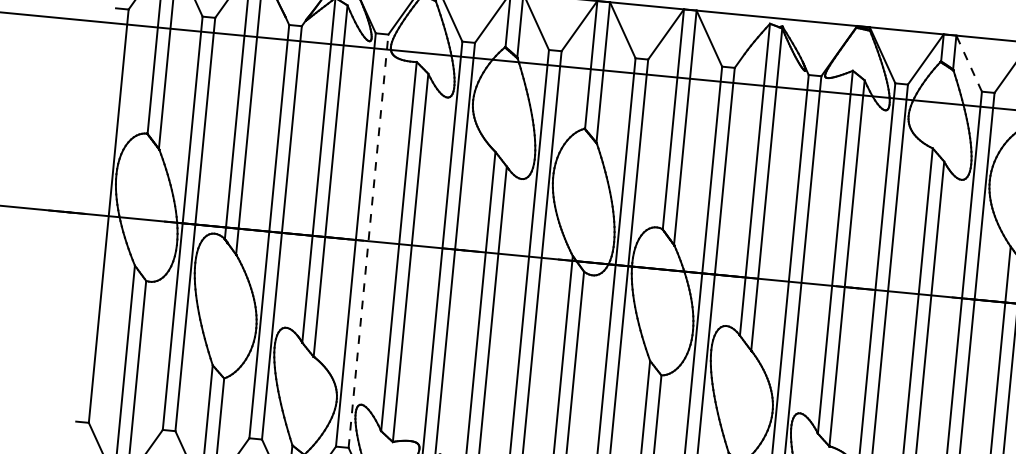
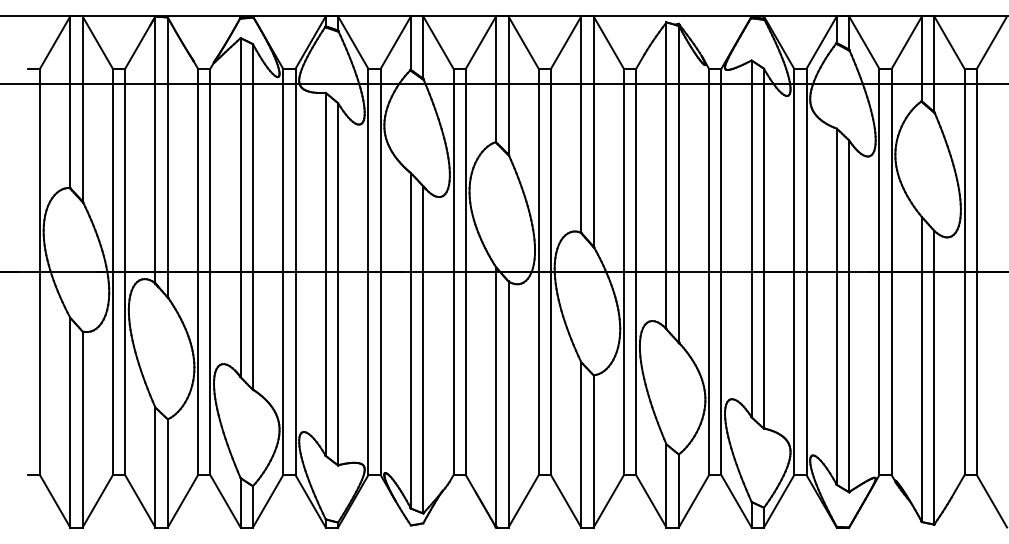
line: (969, 63) -> (864, 42), dashed -> solid
line: (368, 240) -> (295, 271), dashed -> solid

